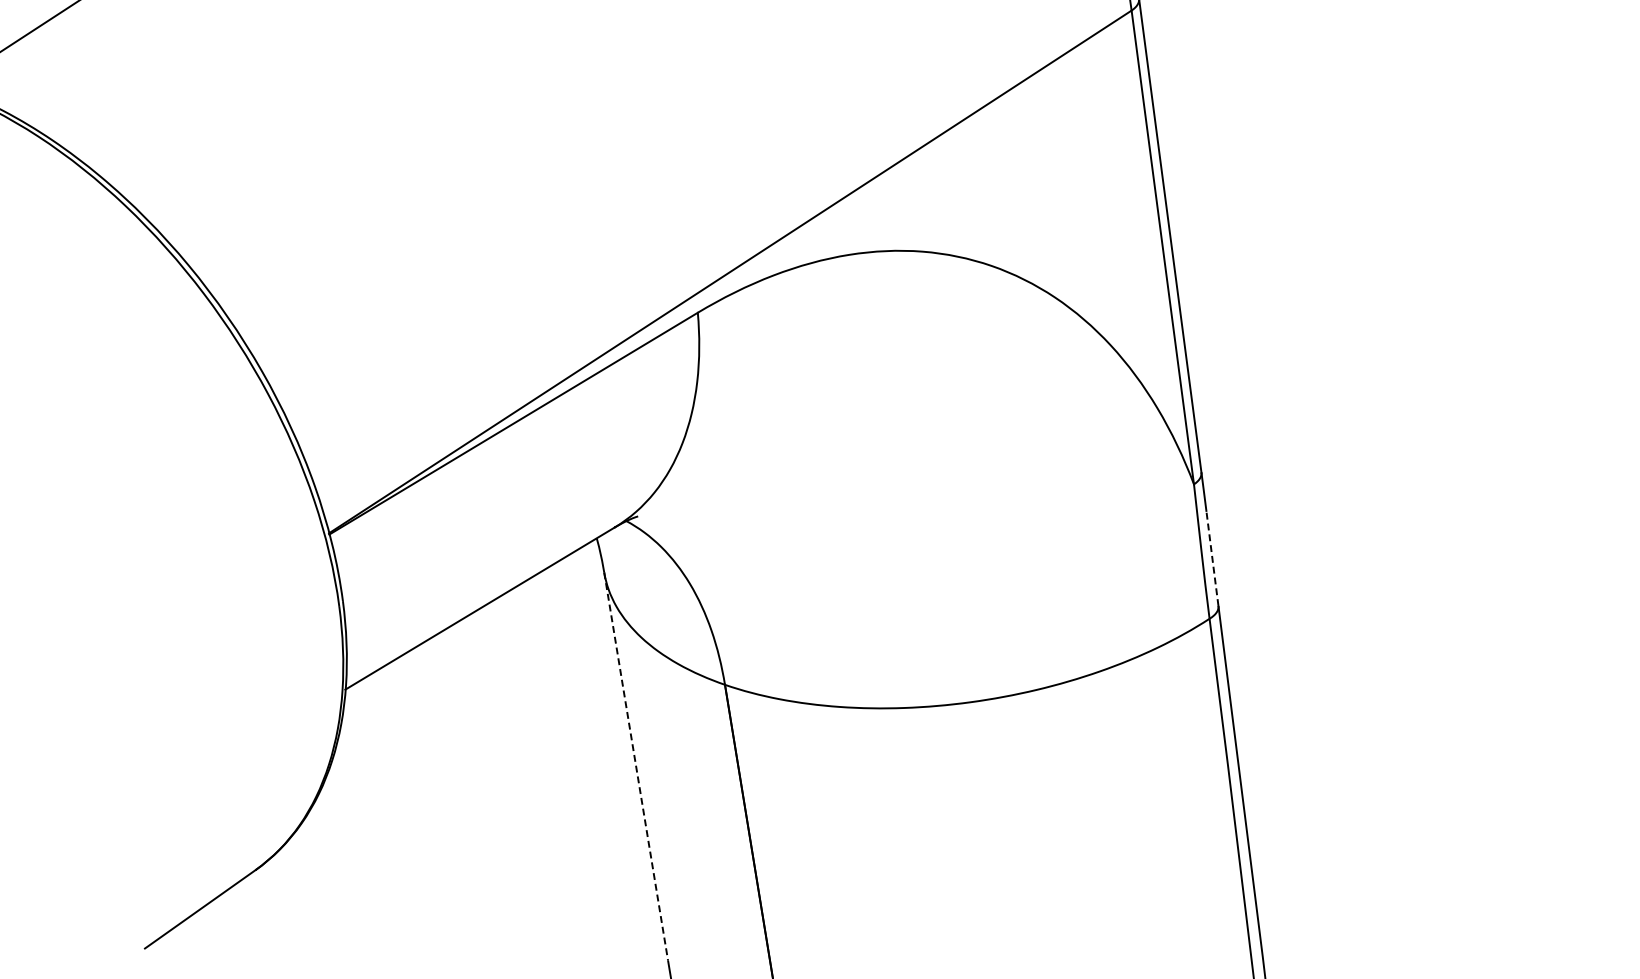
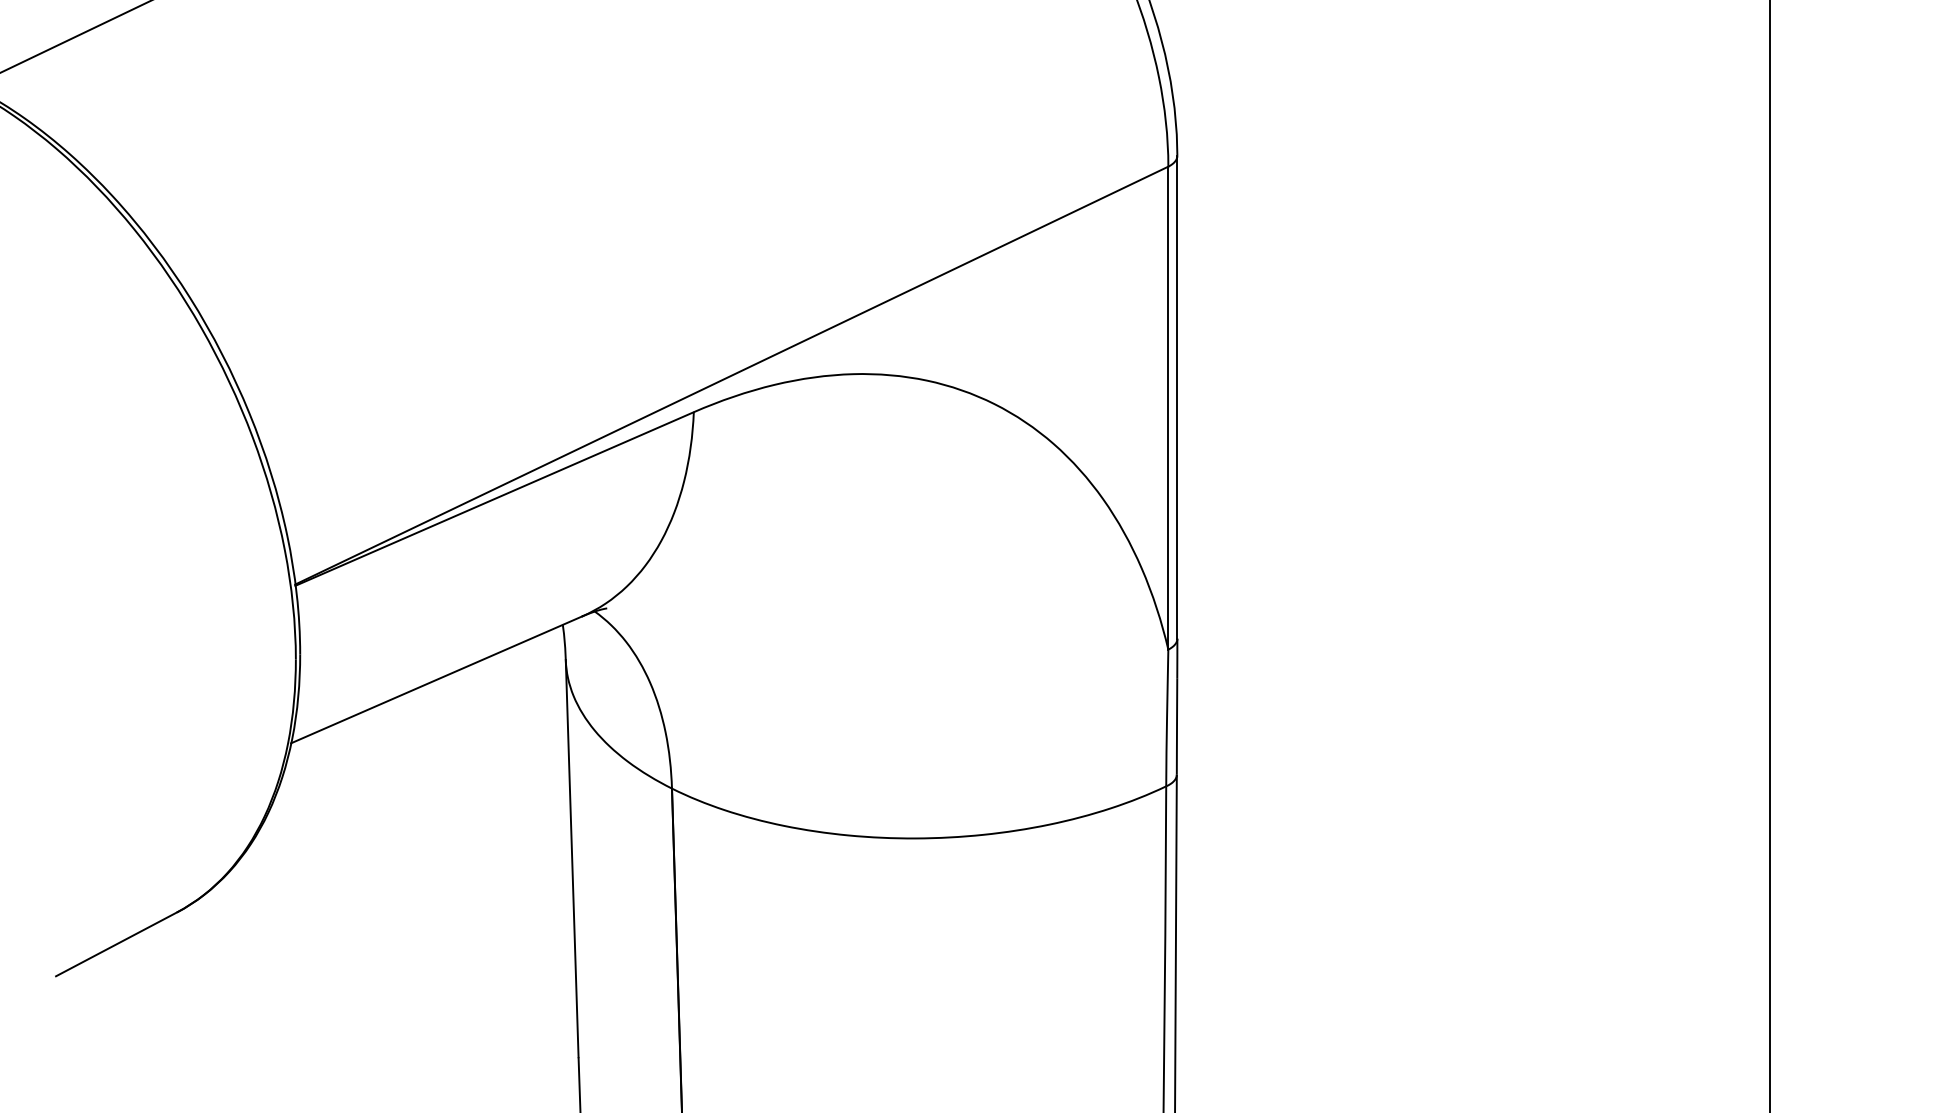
line: (1212, 558) -> (1177, 726), dashed -> solid
line: (636, 766) -> (572, 858), dashed -> solid

